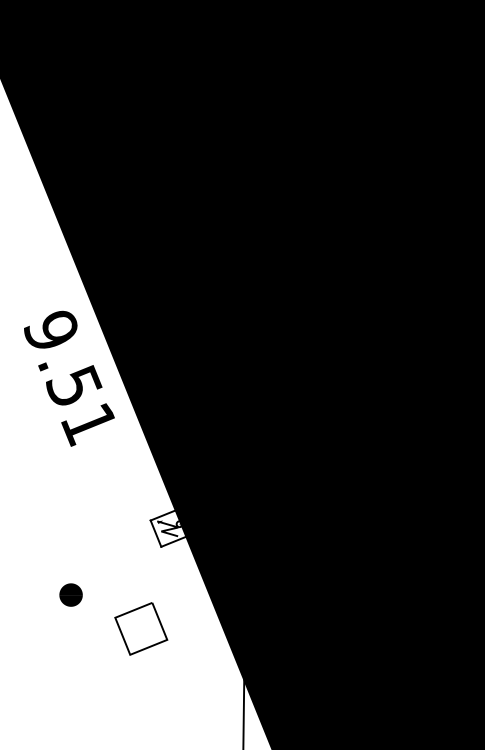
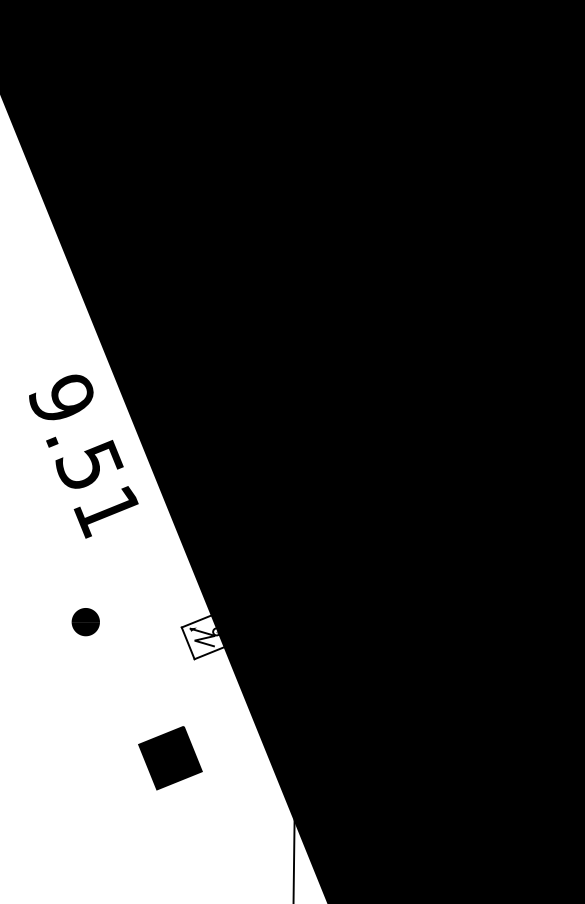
part: (70, 594) -> (85, 621), moved
fill: (141, 628) -> (170, 757), added

